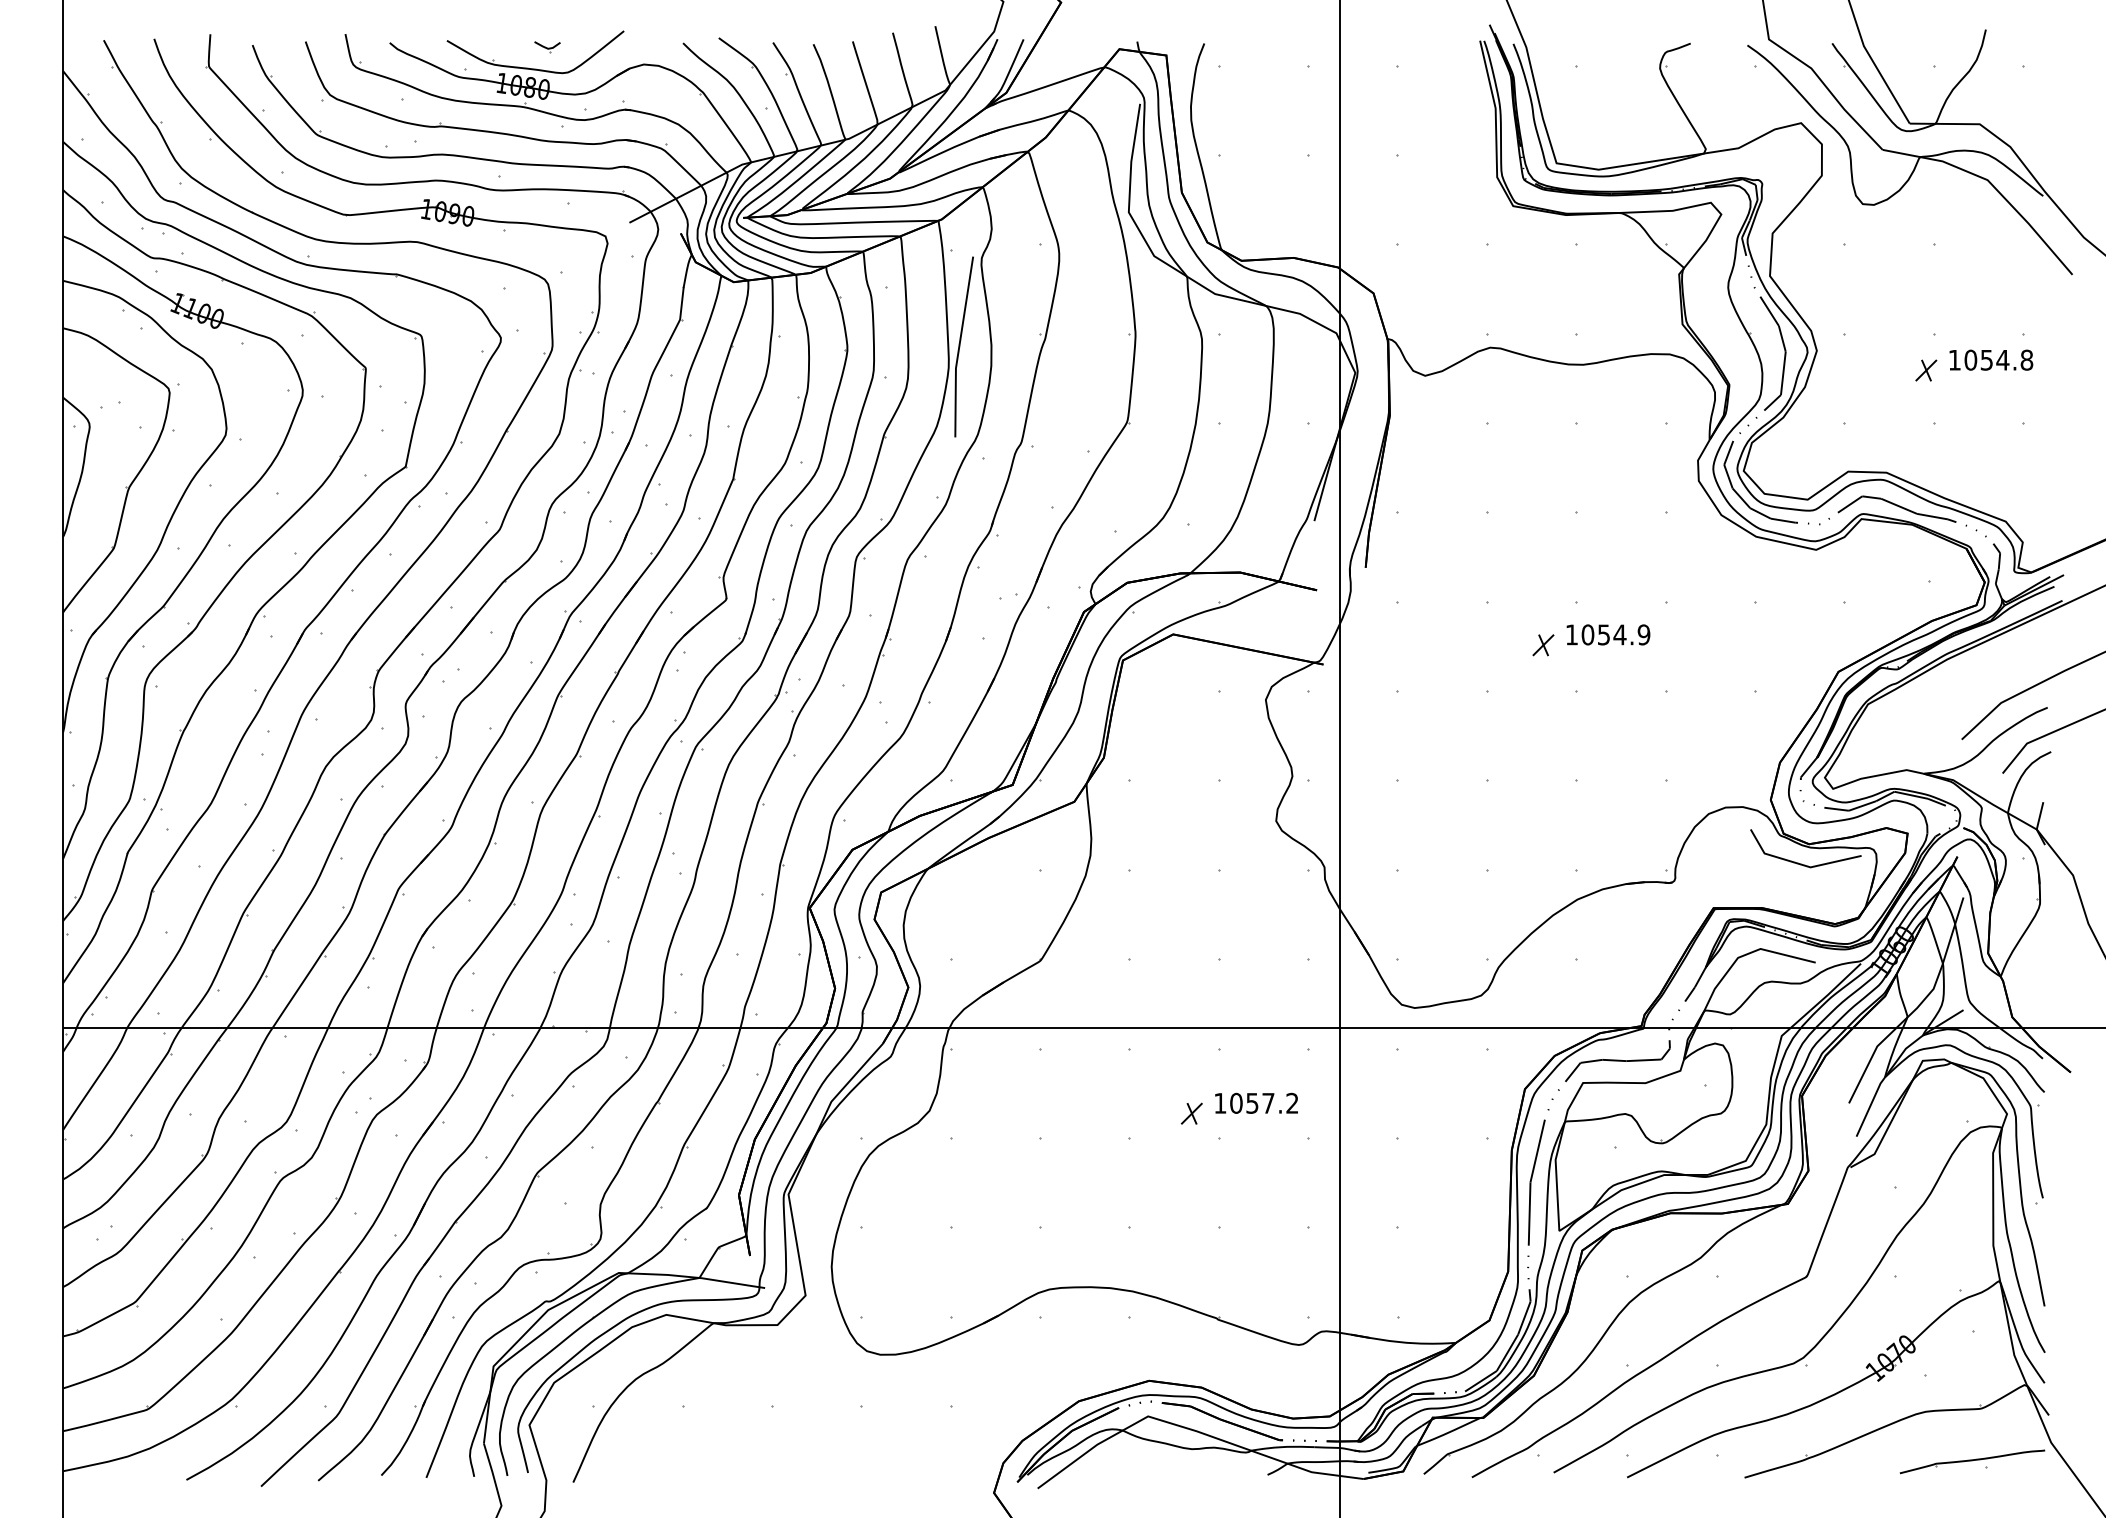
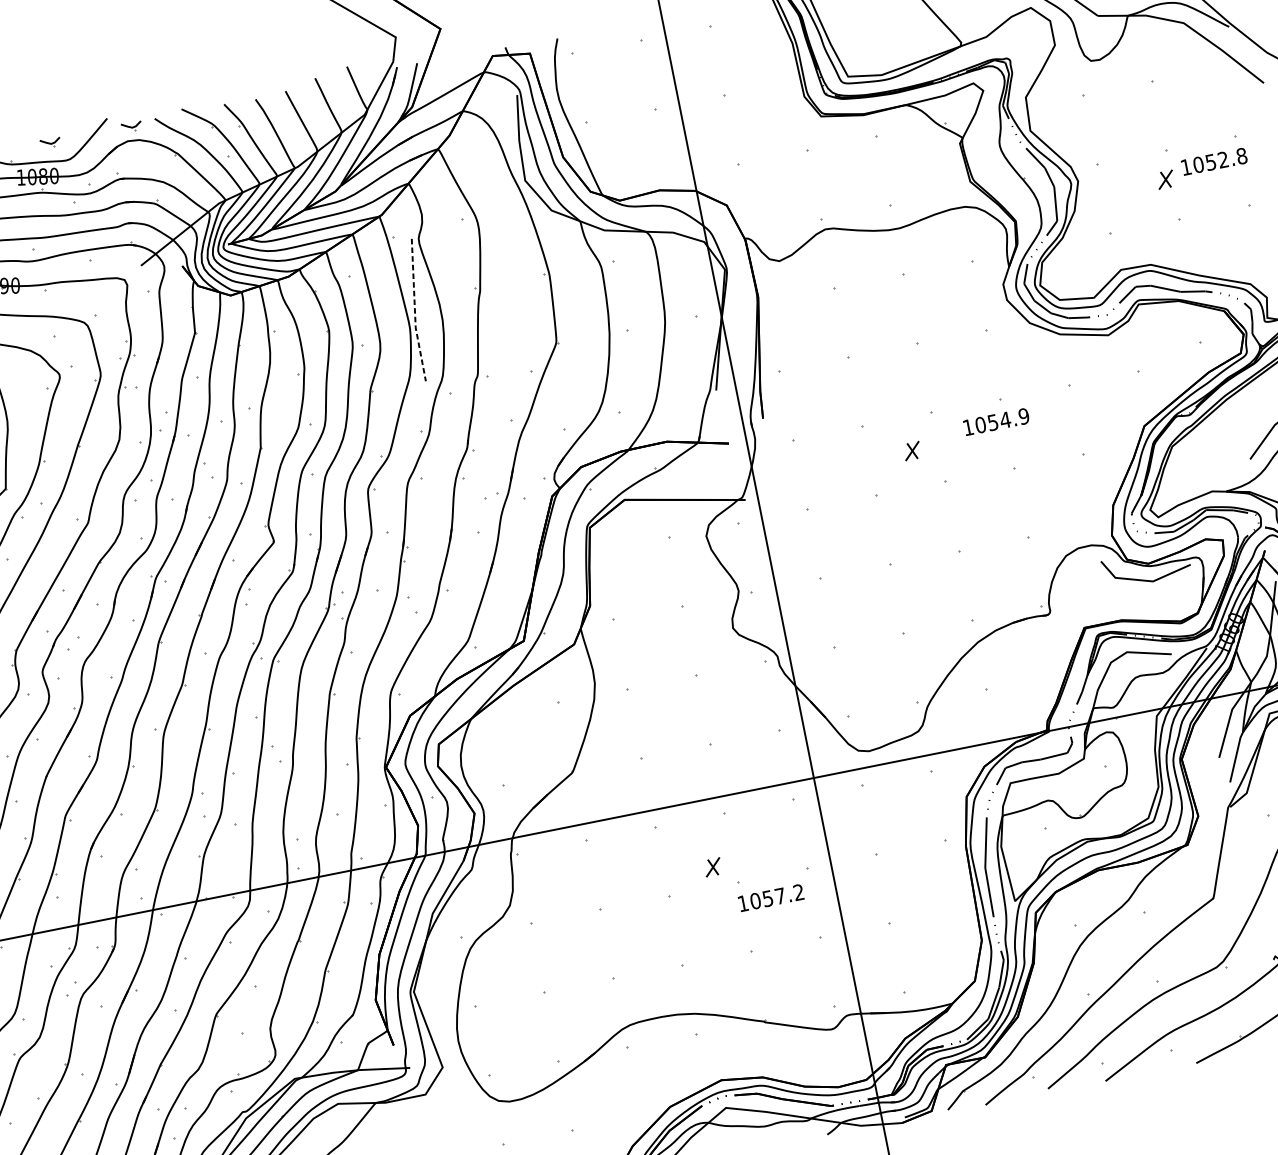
part: (652, 47) -> (131, 126), added
line: (959, 347) -> (415, 311), solid -> dashed
text: (2002, 359) -> (1222, 159), 1054.8 -> 1052.8
text: (1608, 634) -> (996, 421), moved
text: (1256, 1102) -> (770, 897), moved

